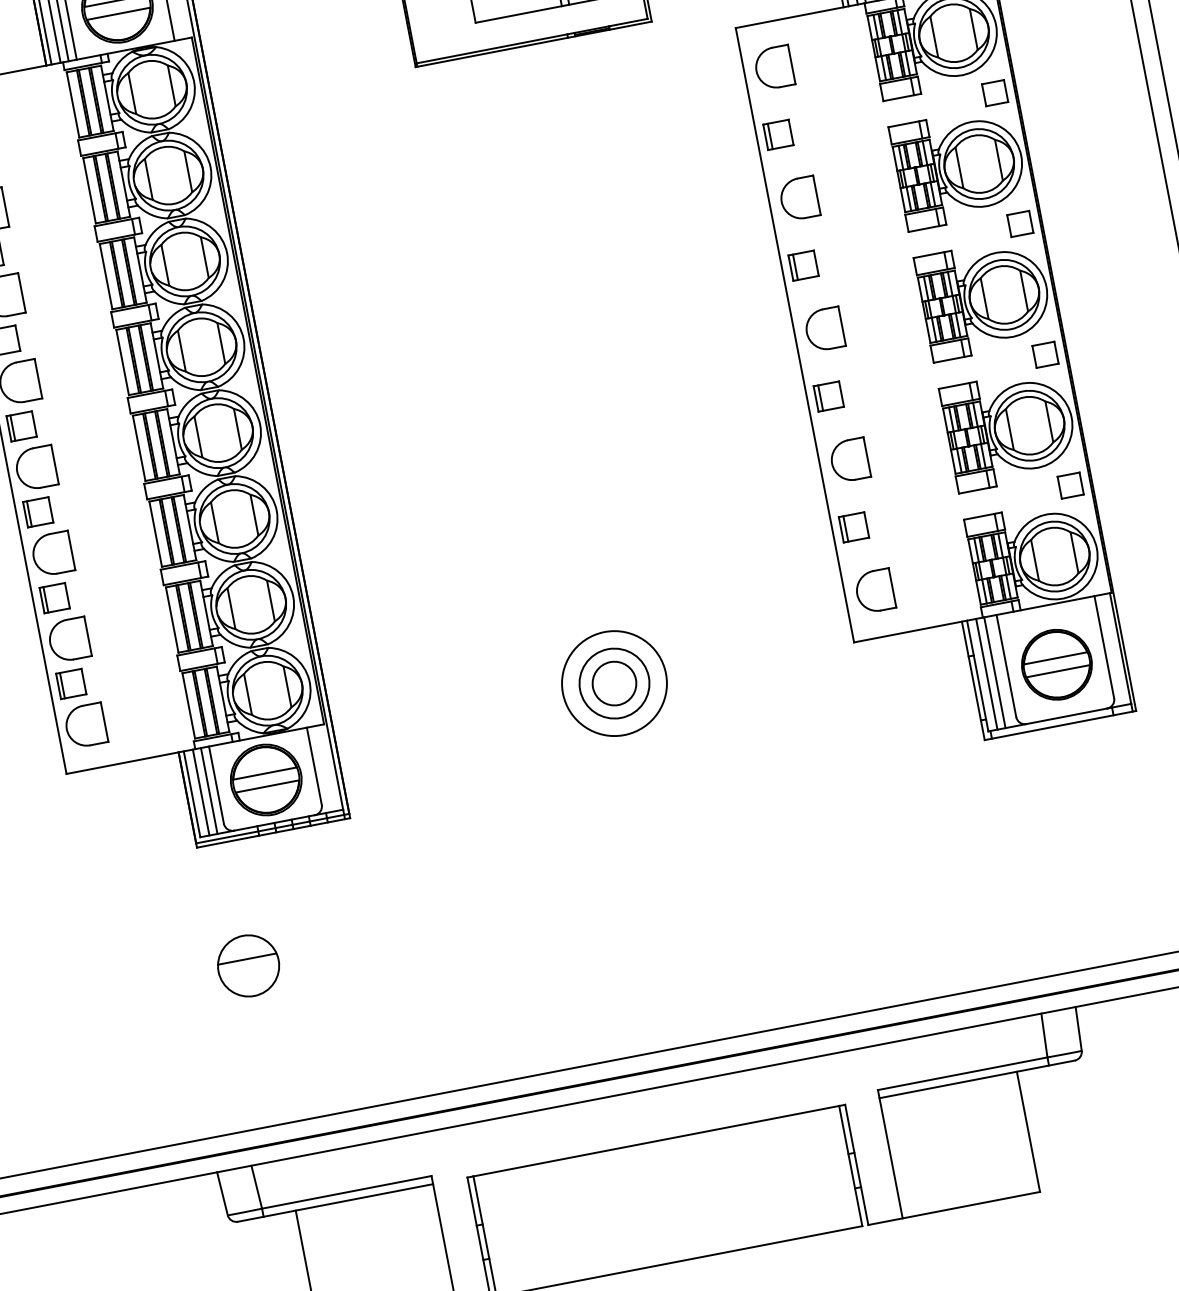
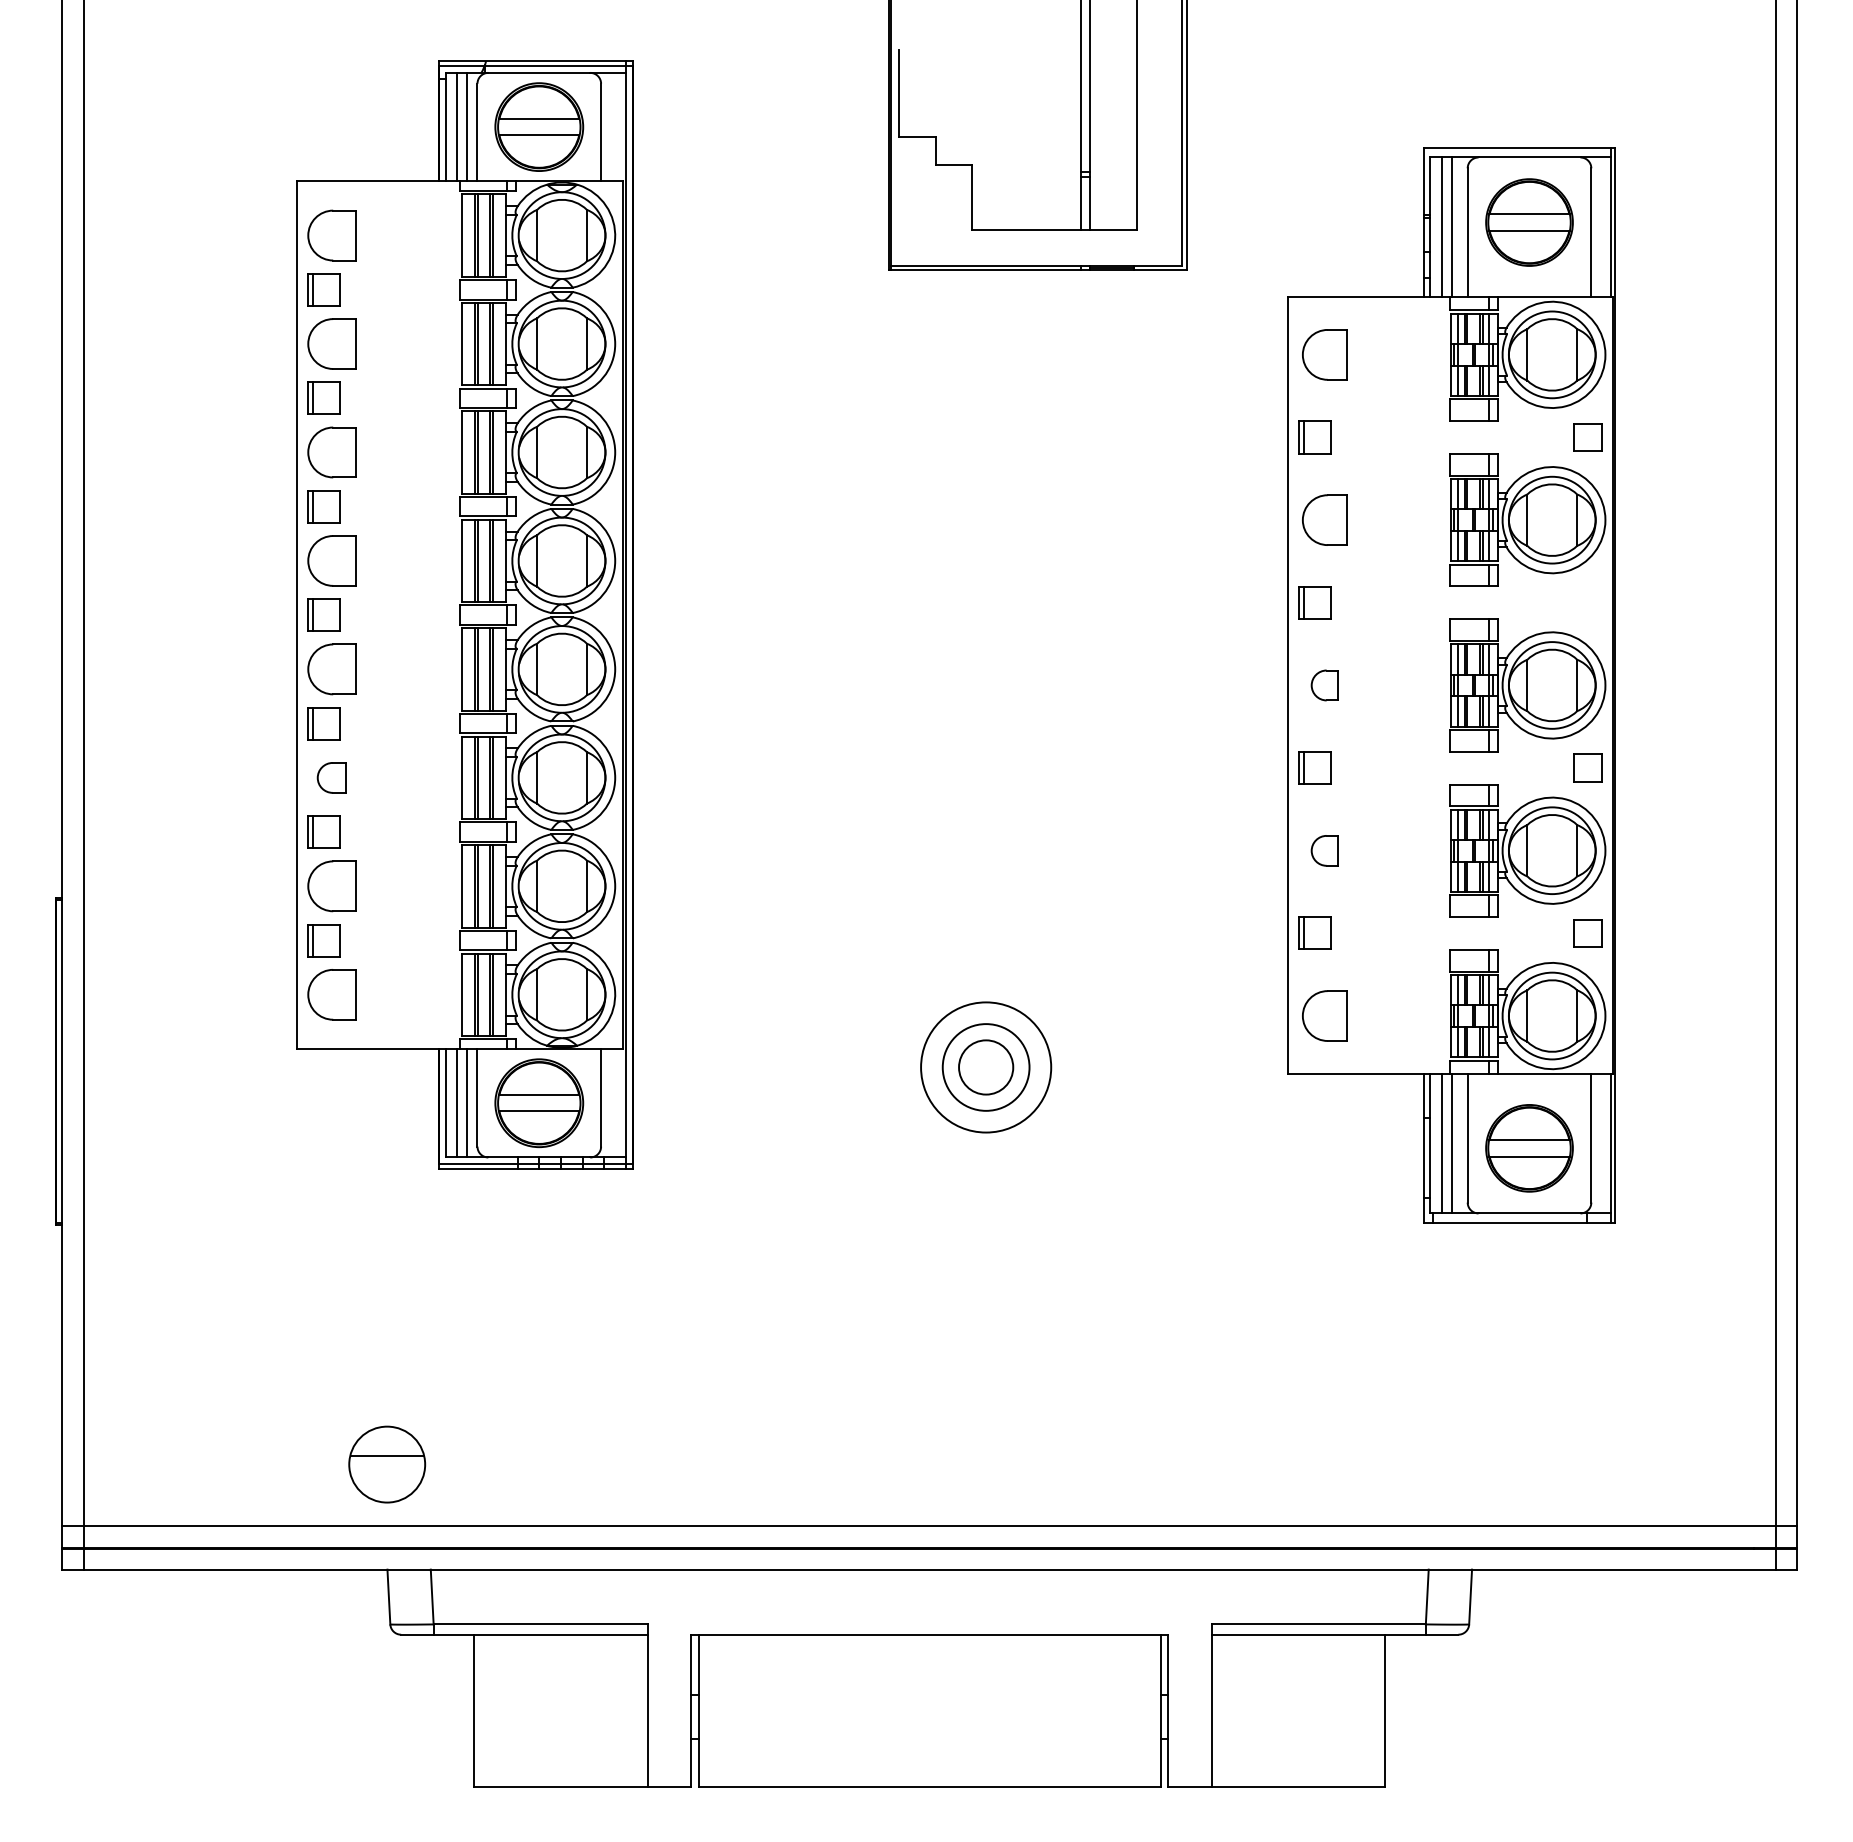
part: (1019, 223) -> (1587, 602), removed
part: (824, 329) -> (1324, 685), size x0.6
part: (849, 460) -> (1324, 850), size x0.6
part: (52, 553) -> (331, 777), size x0.6
part: (248, 965) -> (387, 1464), moved

